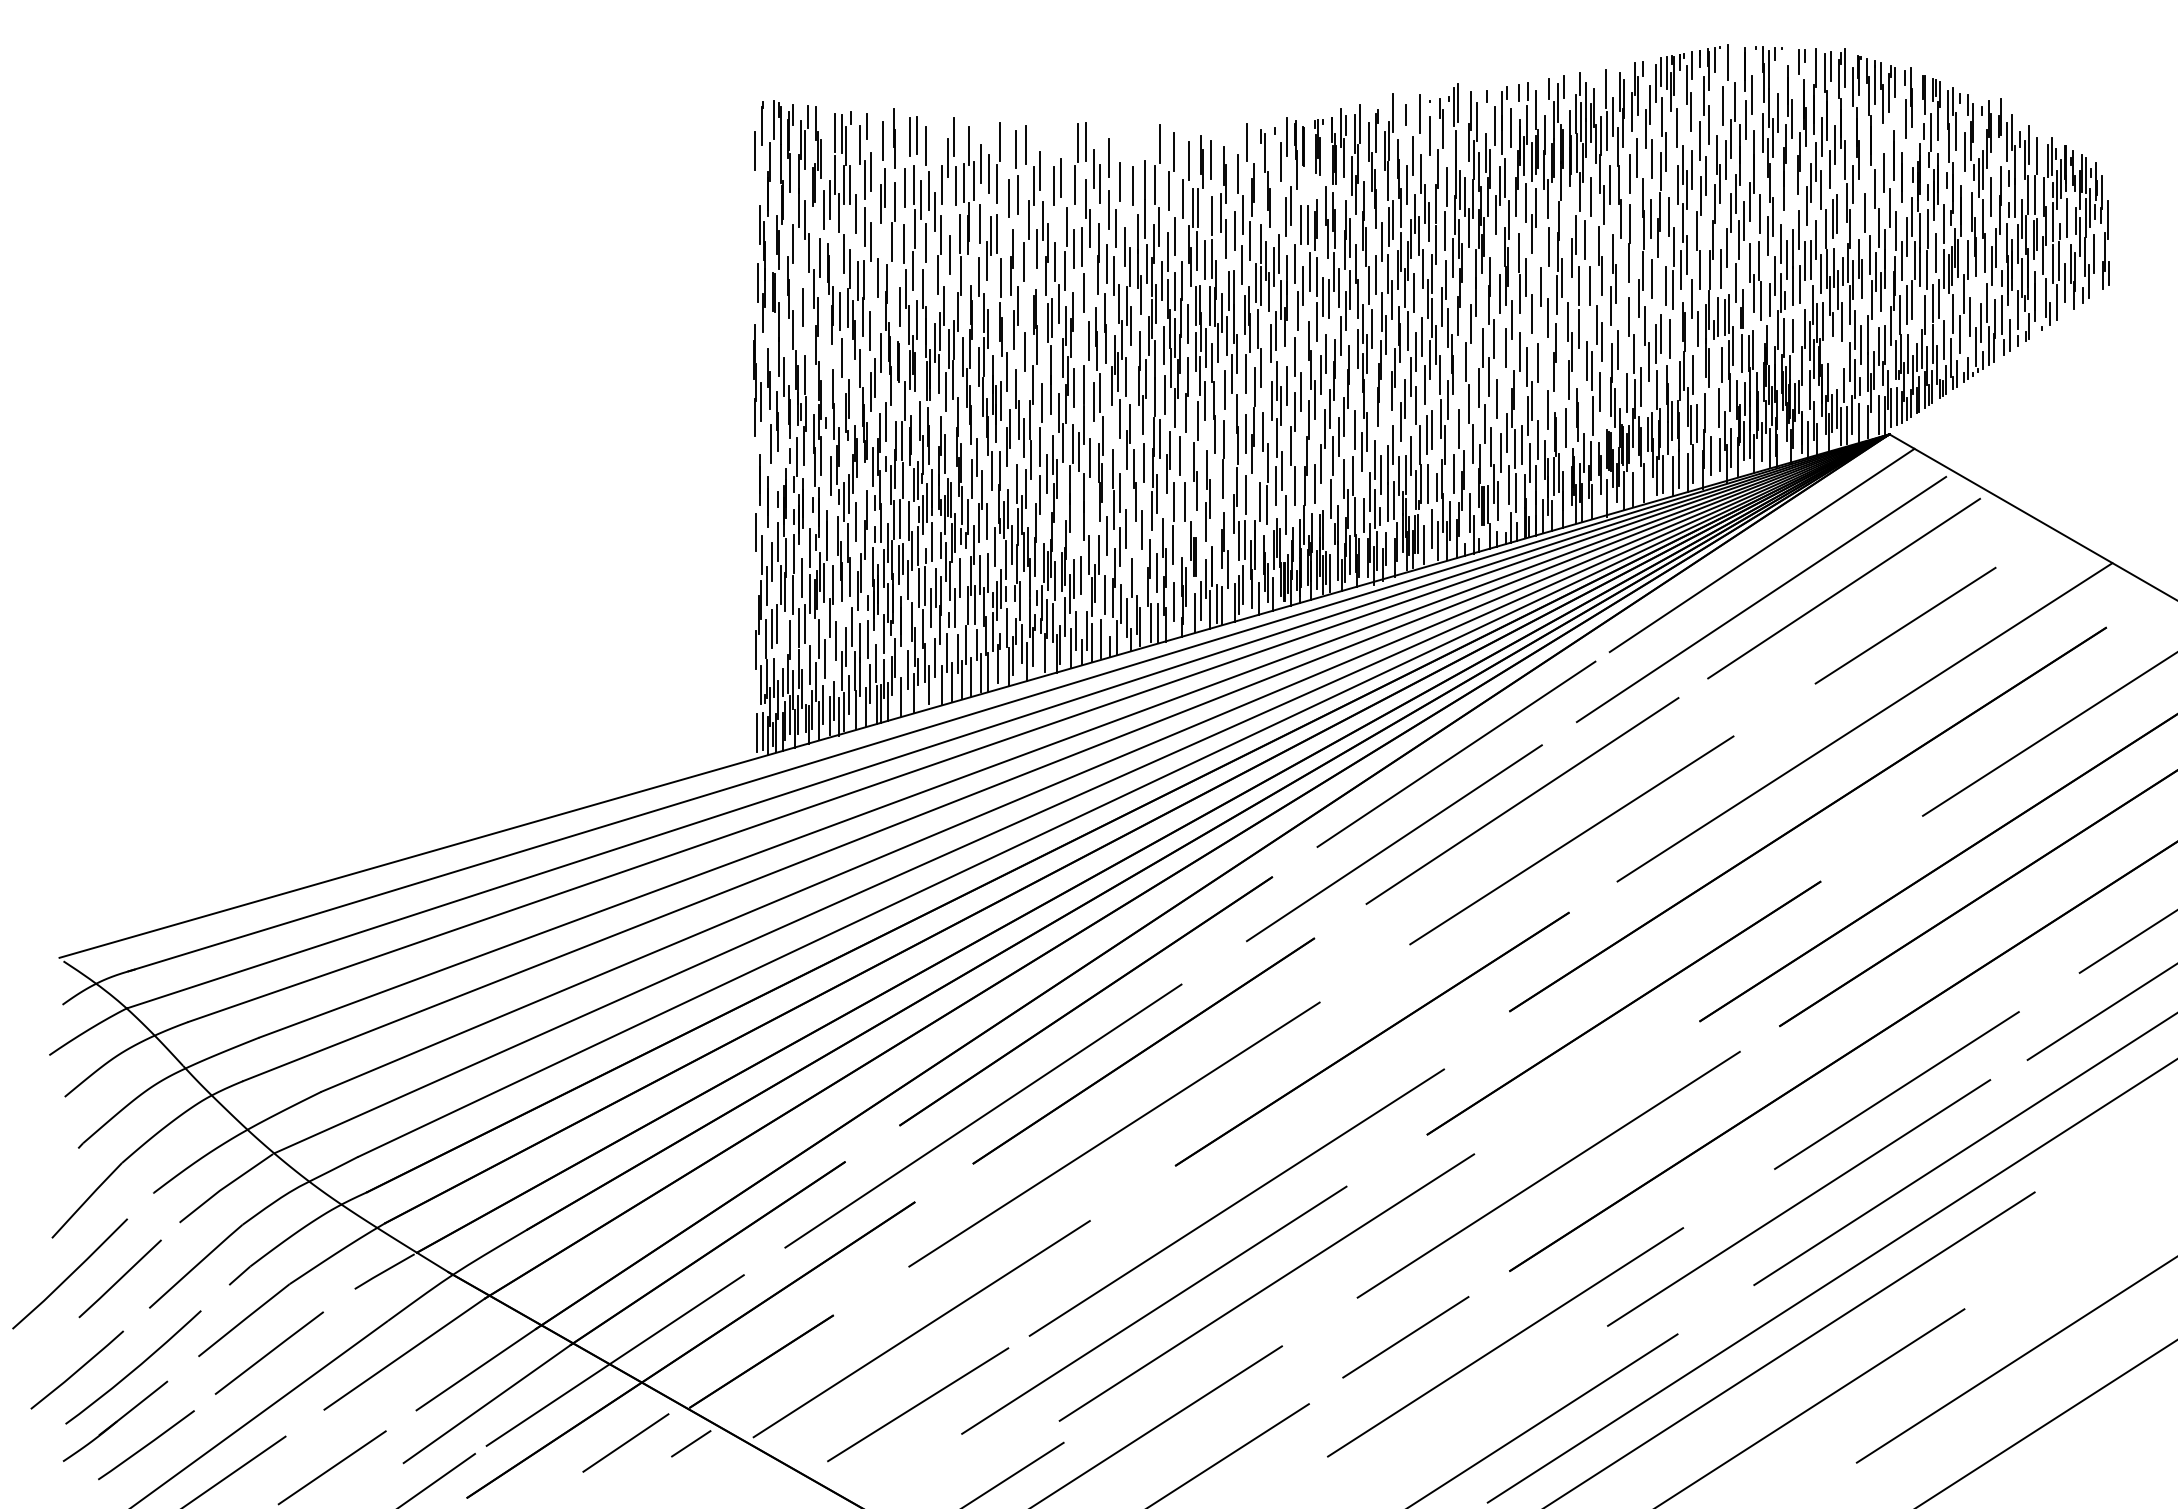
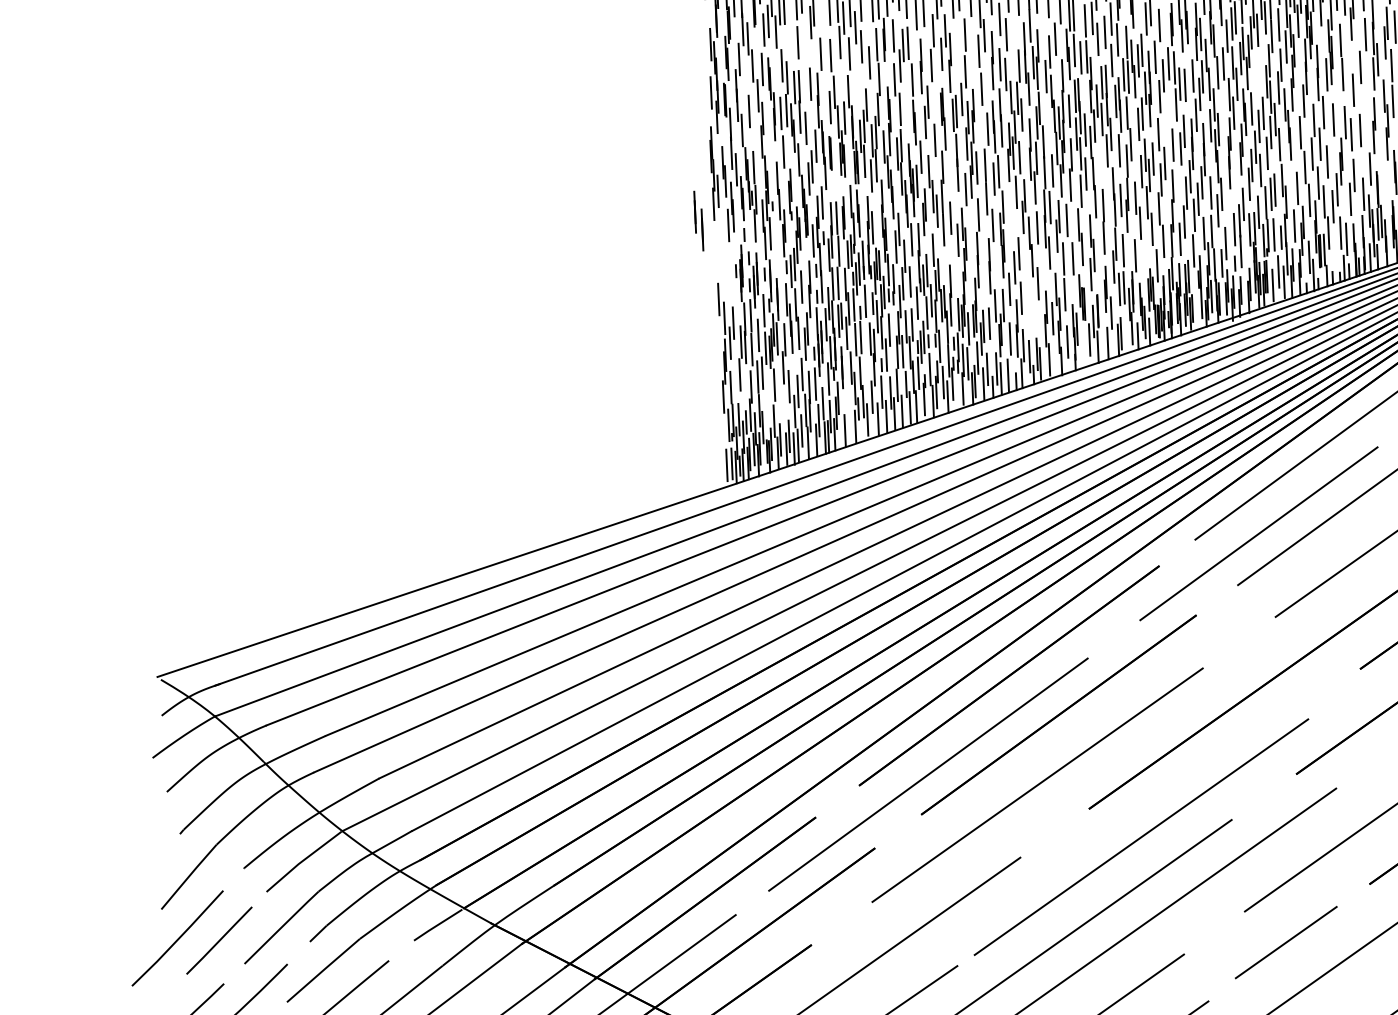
line: (894, 201) -> (821, 20), removed
line: (856, 214) -> (790, 32), removed
line: (1307, 224) -> (1164, 24), removed
line: (1159, 227) -> (1042, 32), removed
line: (871, 242) -> (804, 55), removed
line: (1124, 246) -> (1013, 49), removed
line: (1074, 248) -> (972, 52), removed
line: (1055, 261) -> (957, 64), removed
line: (1422, 268) -> (1261, 56), removed
line: (913, 271) -> (839, 77), removed
line: (1334, 272) -> (1188, 63), removed
line: (938, 274) -> (860, 79), removed
line: (1525, 277) -> (1347, 60), removed
line: (1174, 291) -> (1056, 84), removed
line: (1413, 292) -> (1254, 76), removed
line: (1156, 303) -> (1042, 95), removed
line: (1210, 306) -> (1087, 95), removed
line: (1548, 318) -> (1367, 93), removed
line: (1512, 319) -> (1337, 95), removed
line: (987, 329) -> (903, 123), removed
line: (1372, 329) -> (1222, 109), removed
line: (1308, 340) -> (1169, 120), removed
line: (1164, 345) -> (1050, 129), removed
line: (1224, 389) -> (1101, 164), removed
line: (904, 400) -> (837, 184), removed
line: (1314, 400) -> (1176, 170), removed
line: (1447, 400) -> (1286, 165), removed
line: (1532, 400) -> (1357, 162), removed
line: (1041, 402) -> (950, 181), removed
line: (1566, 427) -> (1386, 183), removed
line: (1063, 443) -> (970, 214), removed
line: (1514, 448) -> (1344, 202), removed
line: (1078, 452) -> (983, 221), removed
line: (797, 456) -> (750, 235), removed
line: (1375, 459) -> (1229, 216), removed
line: (1530, 463) -> (1357, 214), removed
line: (1113, 468) -> (1012, 233), removed
line: (830, 476) -> (778, 250), removed
line: (1275, 485) -> (1147, 241), removed
line: (1026, 489) -> (941, 254), removed
part: (763, 490) -> (698, 220), moved
line: (1040, 495) -> (953, 258), removed
line: (1393, 500) -> (1245, 249), removed
line: (1497, 500) -> (1331, 246), removed
line: (1267, 505) -> (1141, 258), removed
line: (1375, 508) -> (1231, 257), removed
line: (1151, 510) -> (1045, 267), removed
line: (1126, 529) -> (1025, 283), removed
line: (778, 541) -> (737, 306), removed
line: (1329, 572) -> (1195, 311), removed
line: (1132, 578) -> (1032, 324), removed
line: (1243, 584) -> (1124, 324), removed
line: (1216, 604) -> (1102, 342), removed
line: (930, 607) -> (866, 355), removed
line: (1194, 613) -> (1085, 350), removed
line: (1157, 622) -> (1054, 359), removed
line: (772, 629) -> (736, 379), removed
line: (825, 658) -> (781, 401), removed
line: (809, 664) -> (768, 406), removed
line: (907, 670) -> (849, 408), removed

